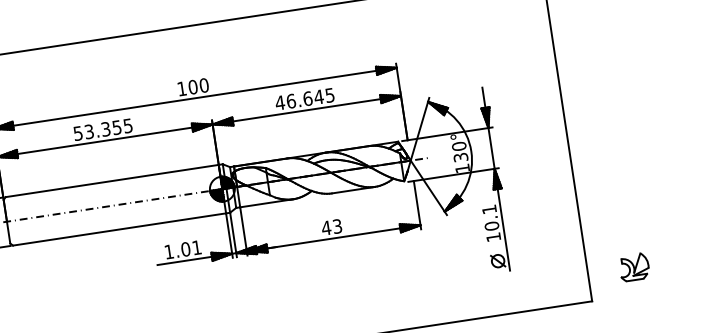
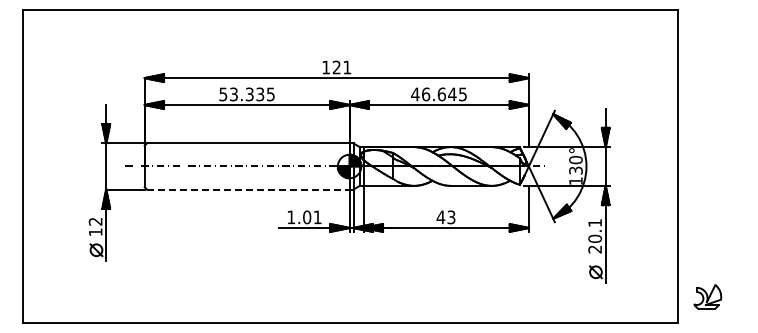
text: (198, 86) -> (341, 67), 100 -> 121
text: (117, 126) -> (260, 93), 53.355 -> 53.335
line: (119, 229) -> (248, 189), solid -> dashed
text: (492, 237) -> (594, 249), 10.1 -> 20.1
part: (633, 266) -> (707, 296), moved

